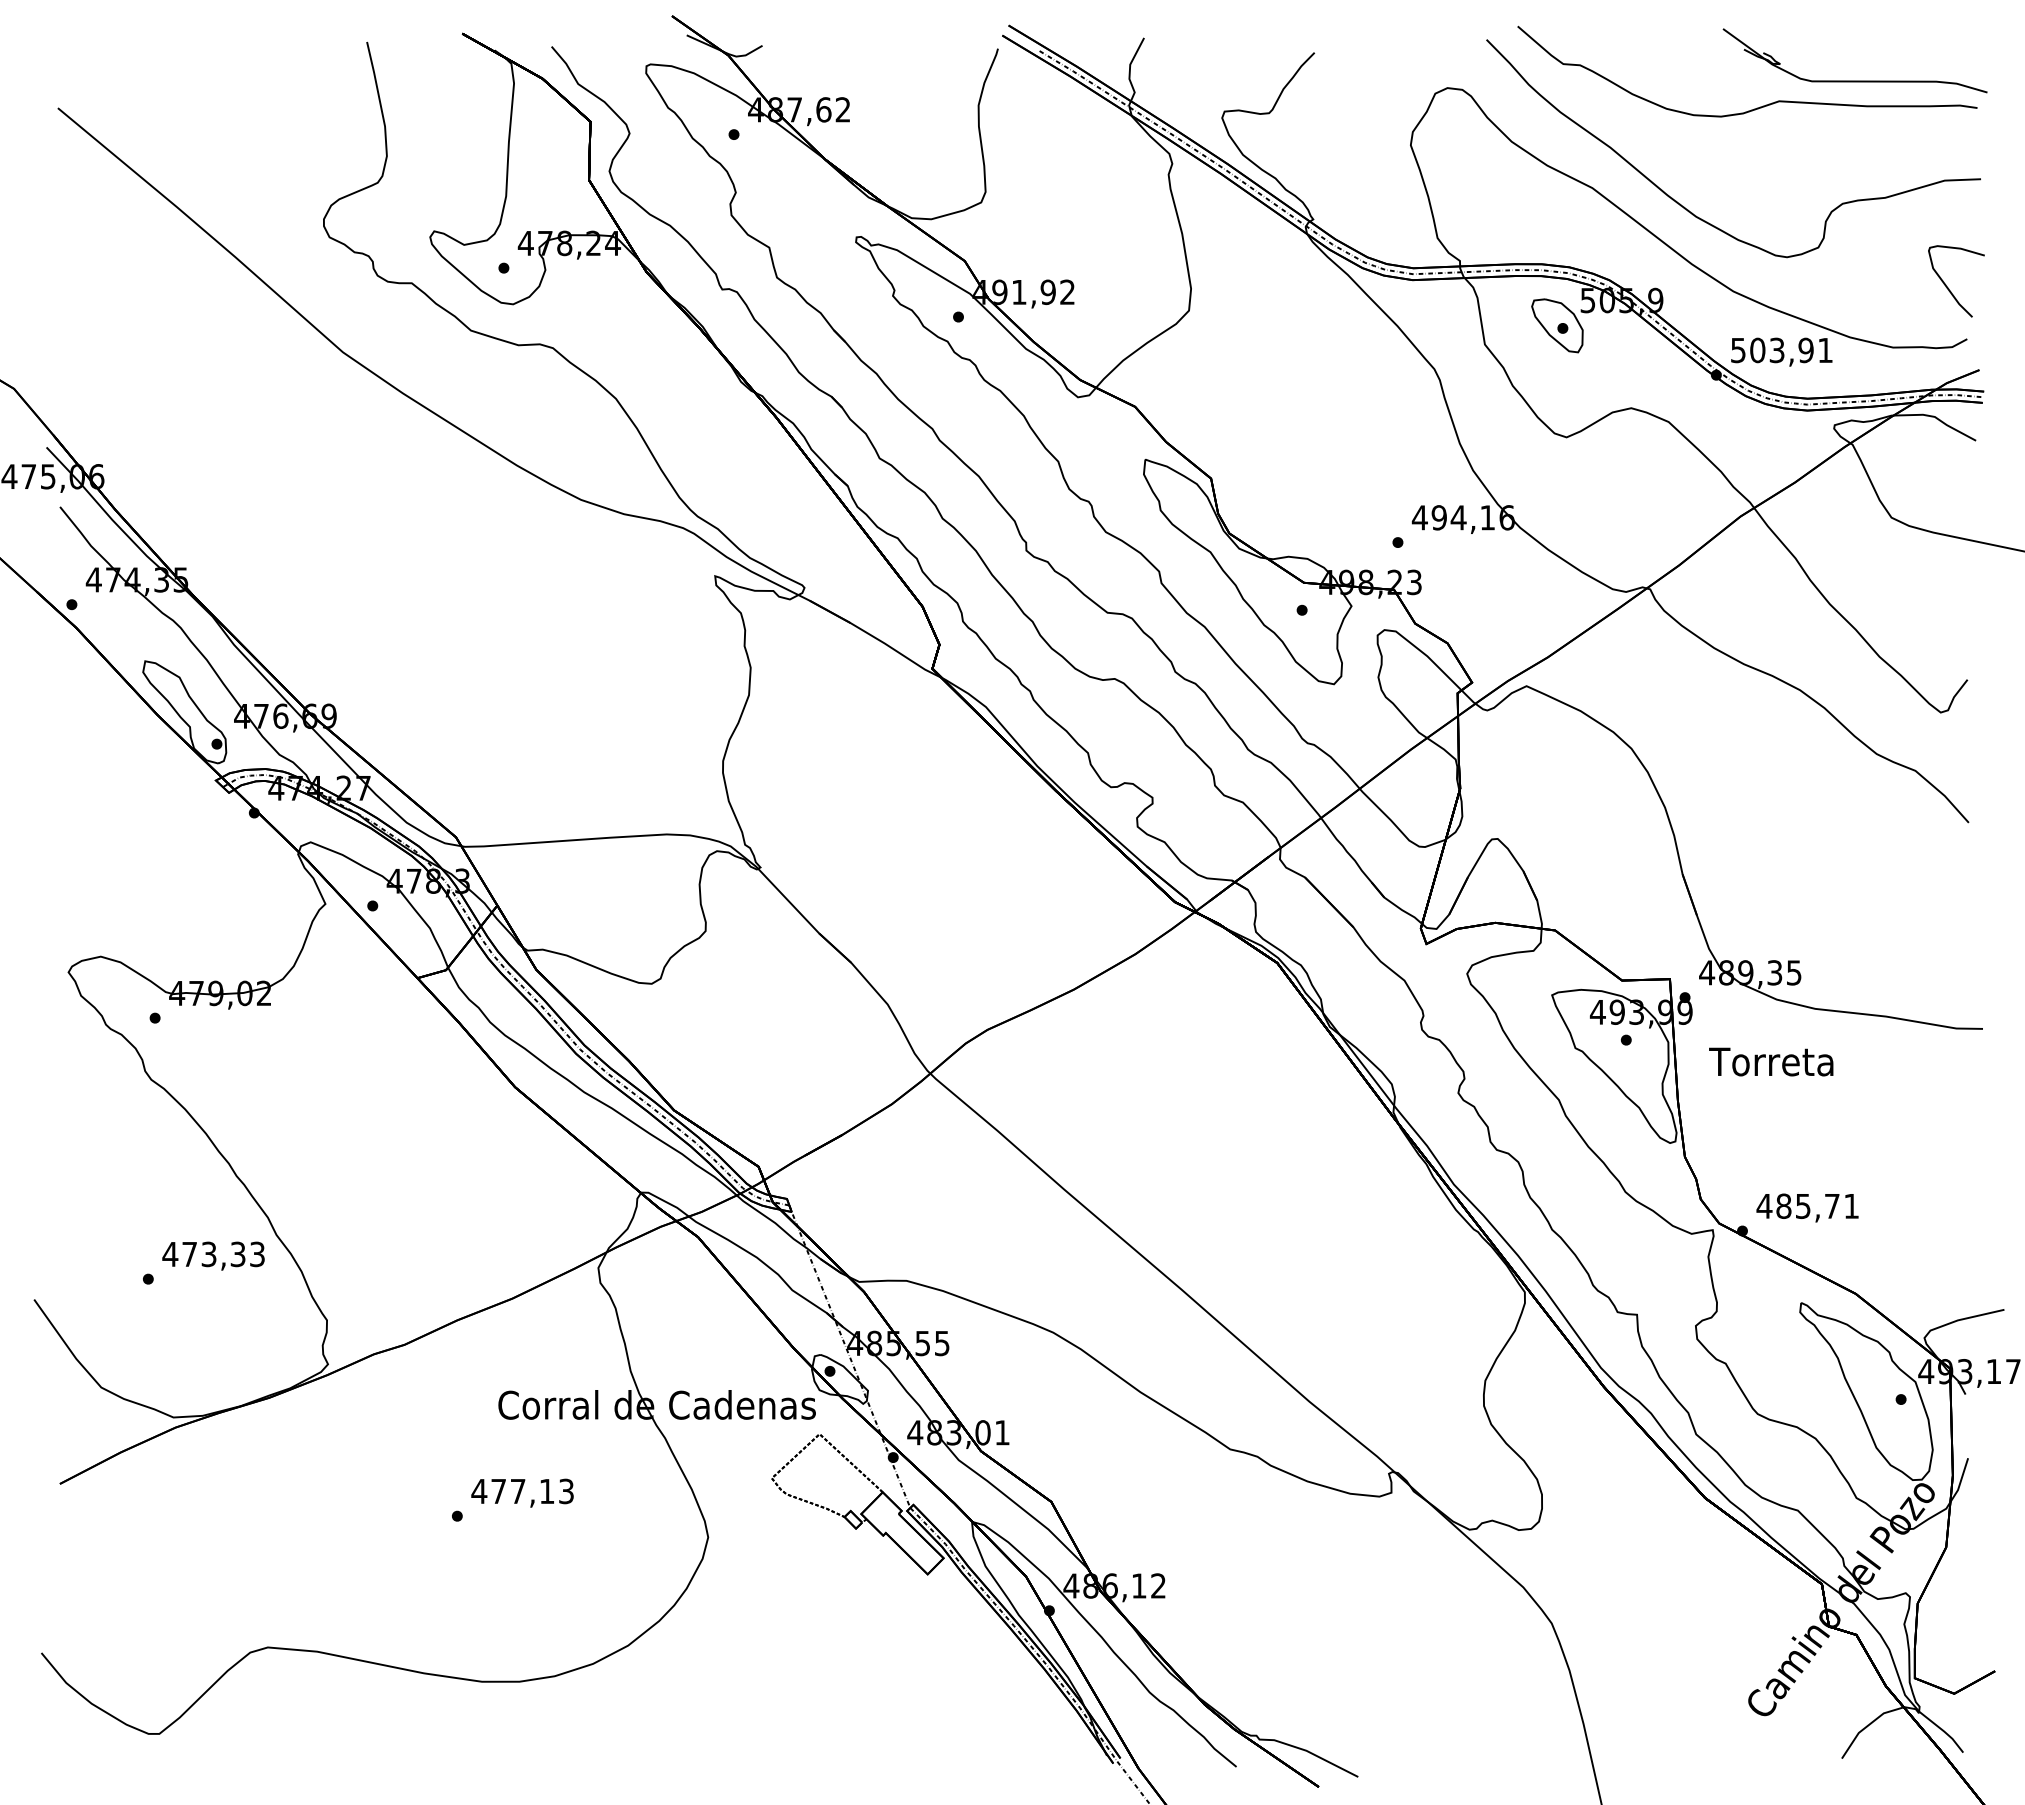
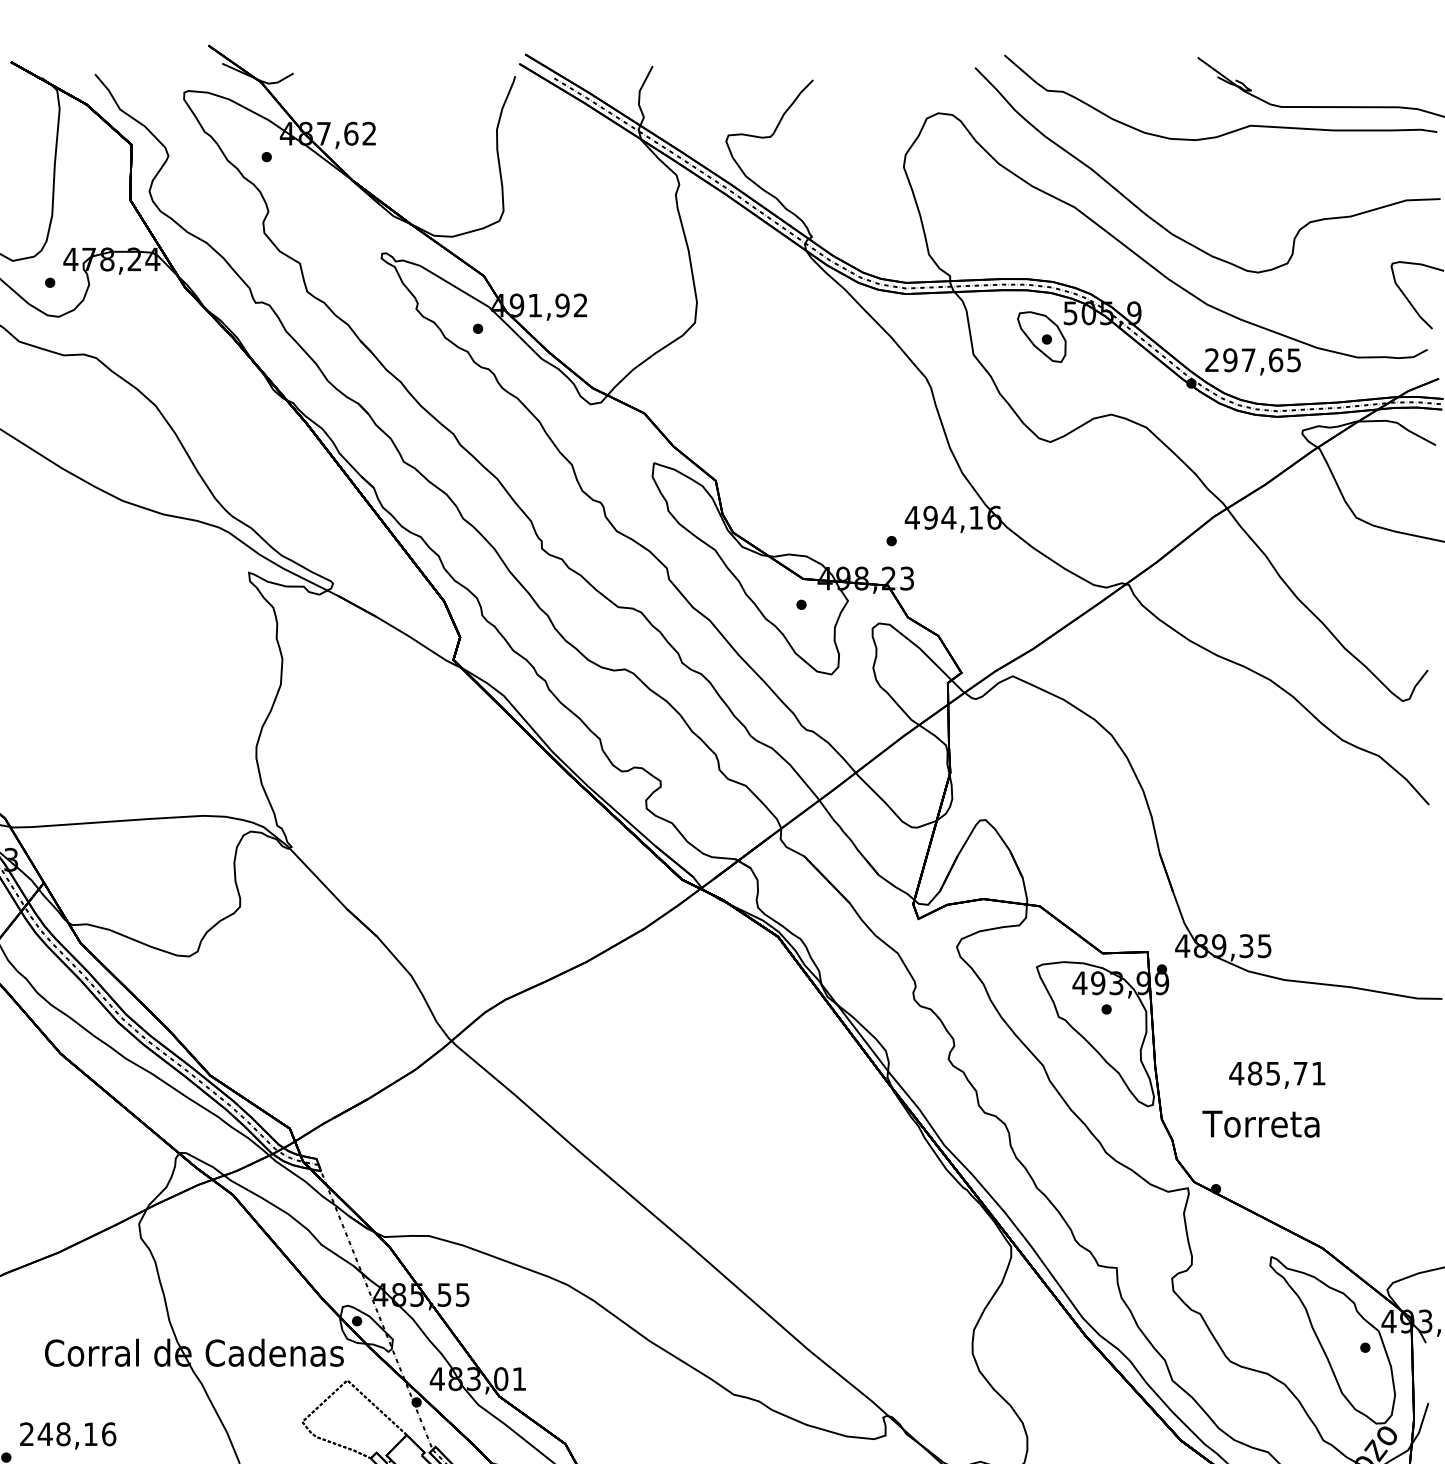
text: (1781, 350) -> (1252, 360), 503,91 -> 297,65
text: (1771, 1061) -> (1261, 1123), moved
text: (1807, 1207) -> (1277, 1074), moved
text: (522, 1491) -> (67, 1434), 477,13 -> 248,16

